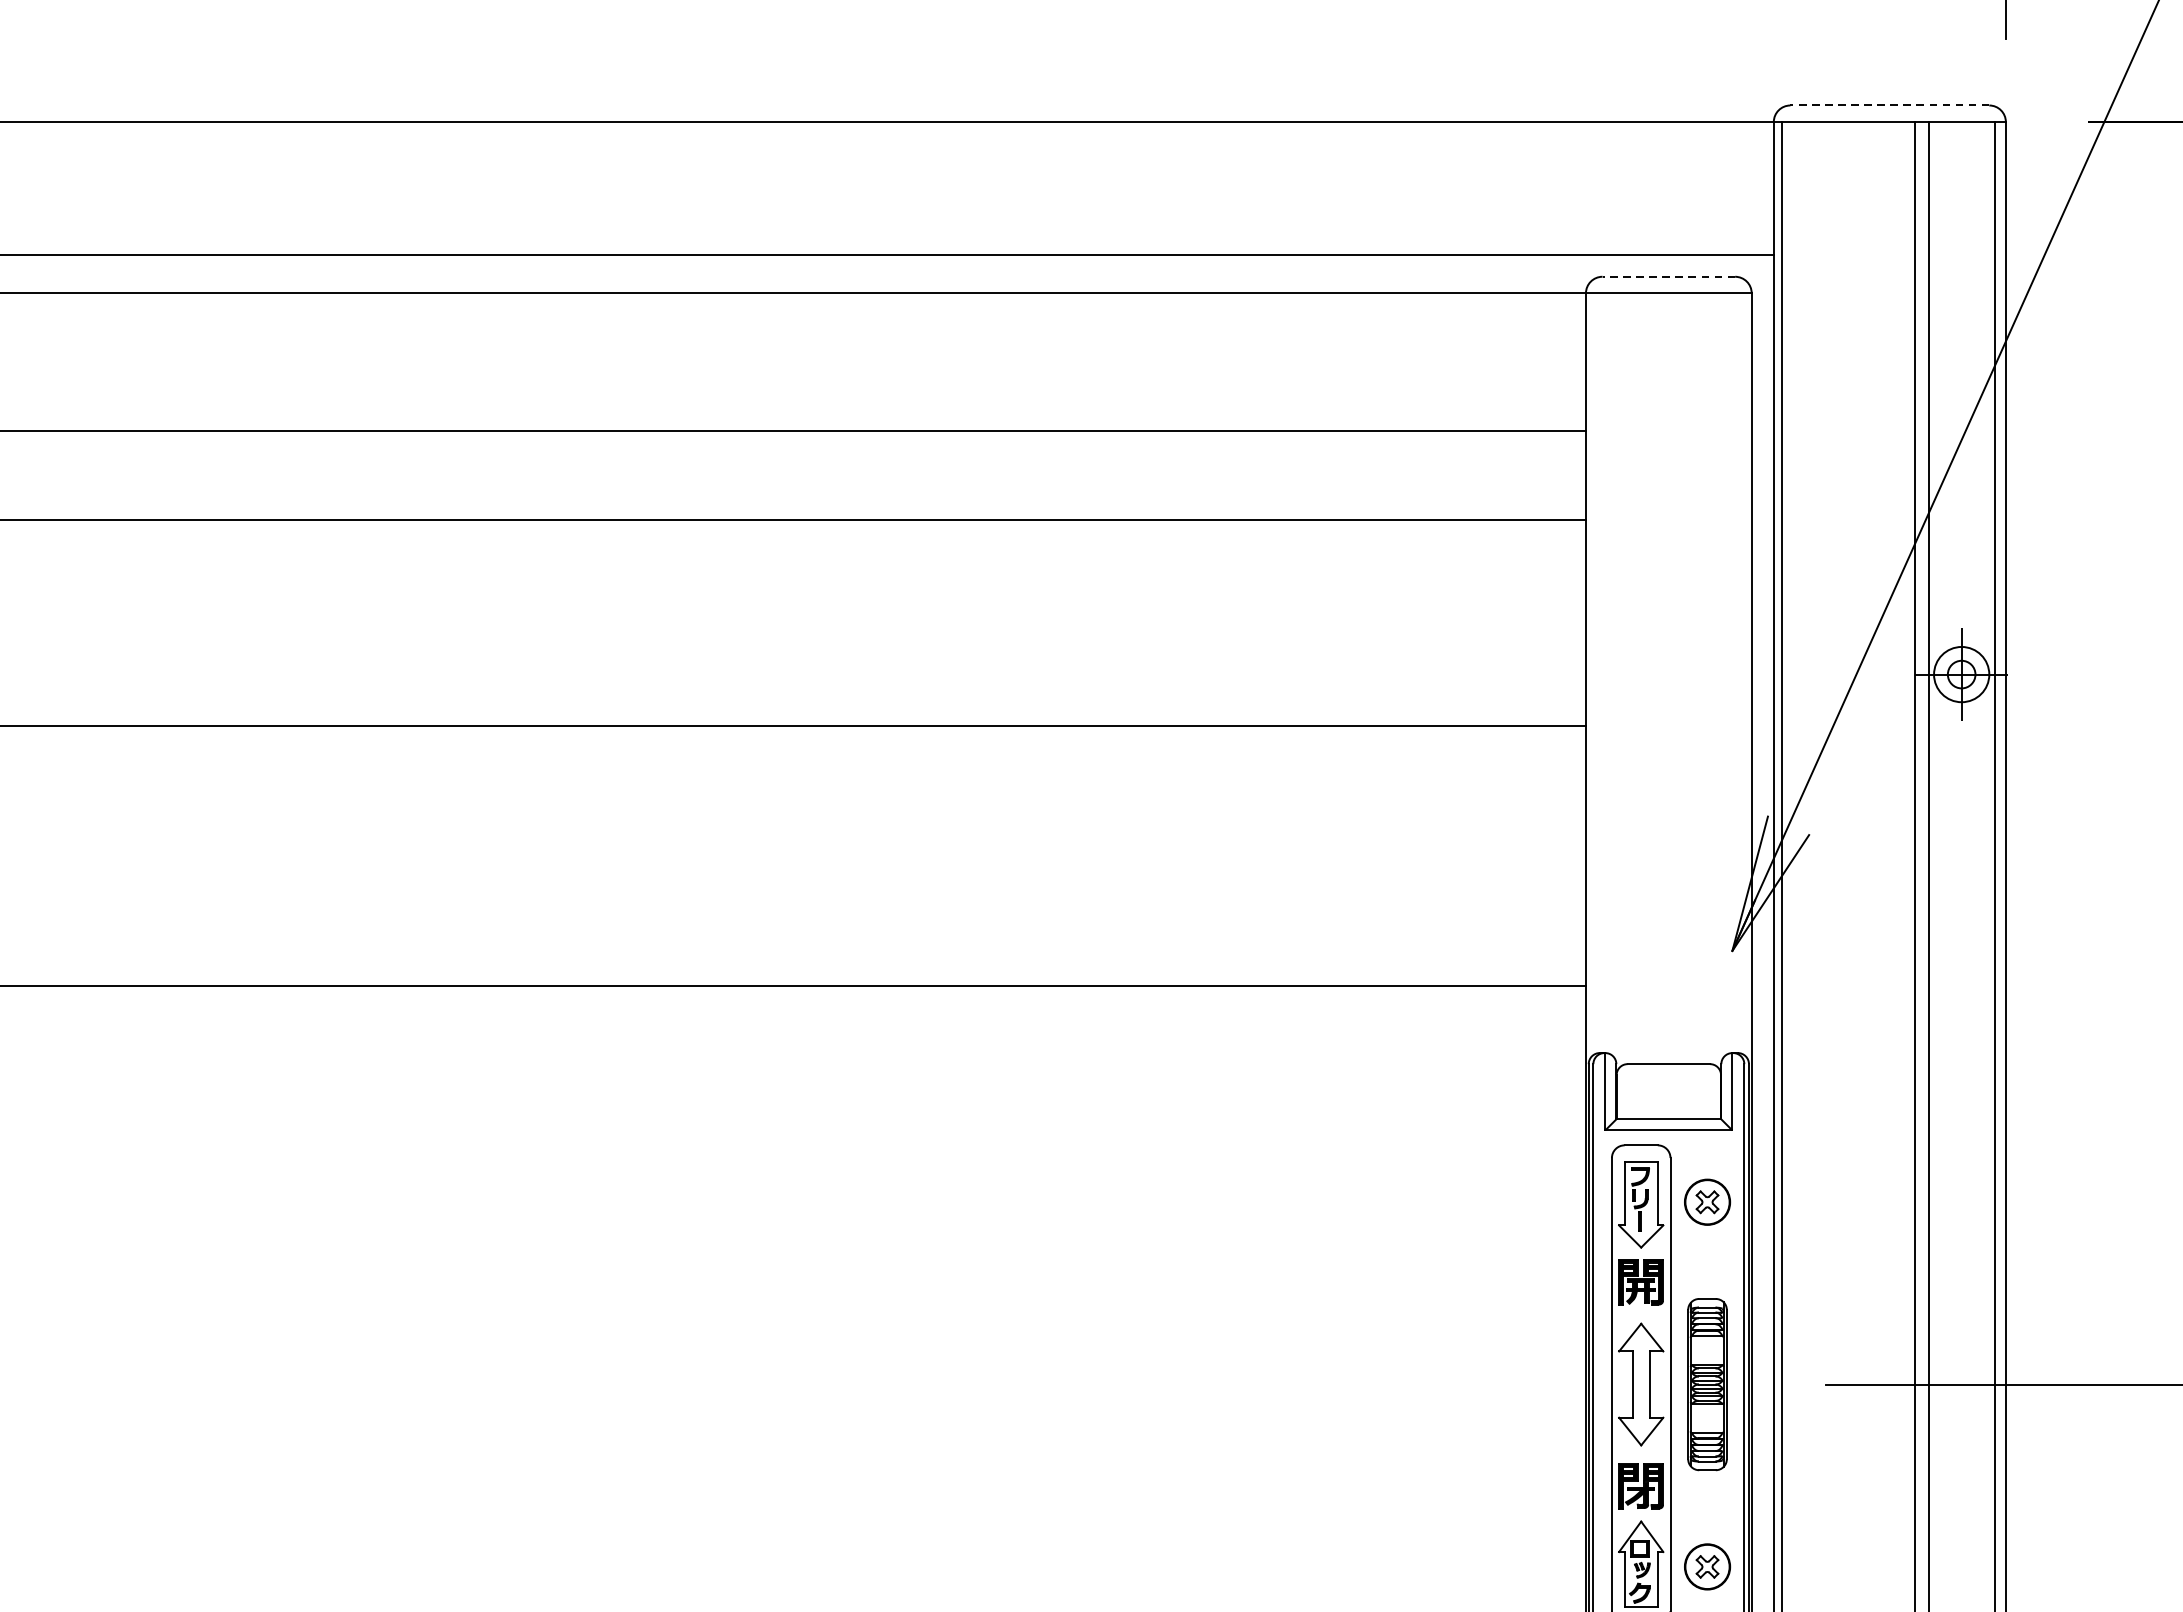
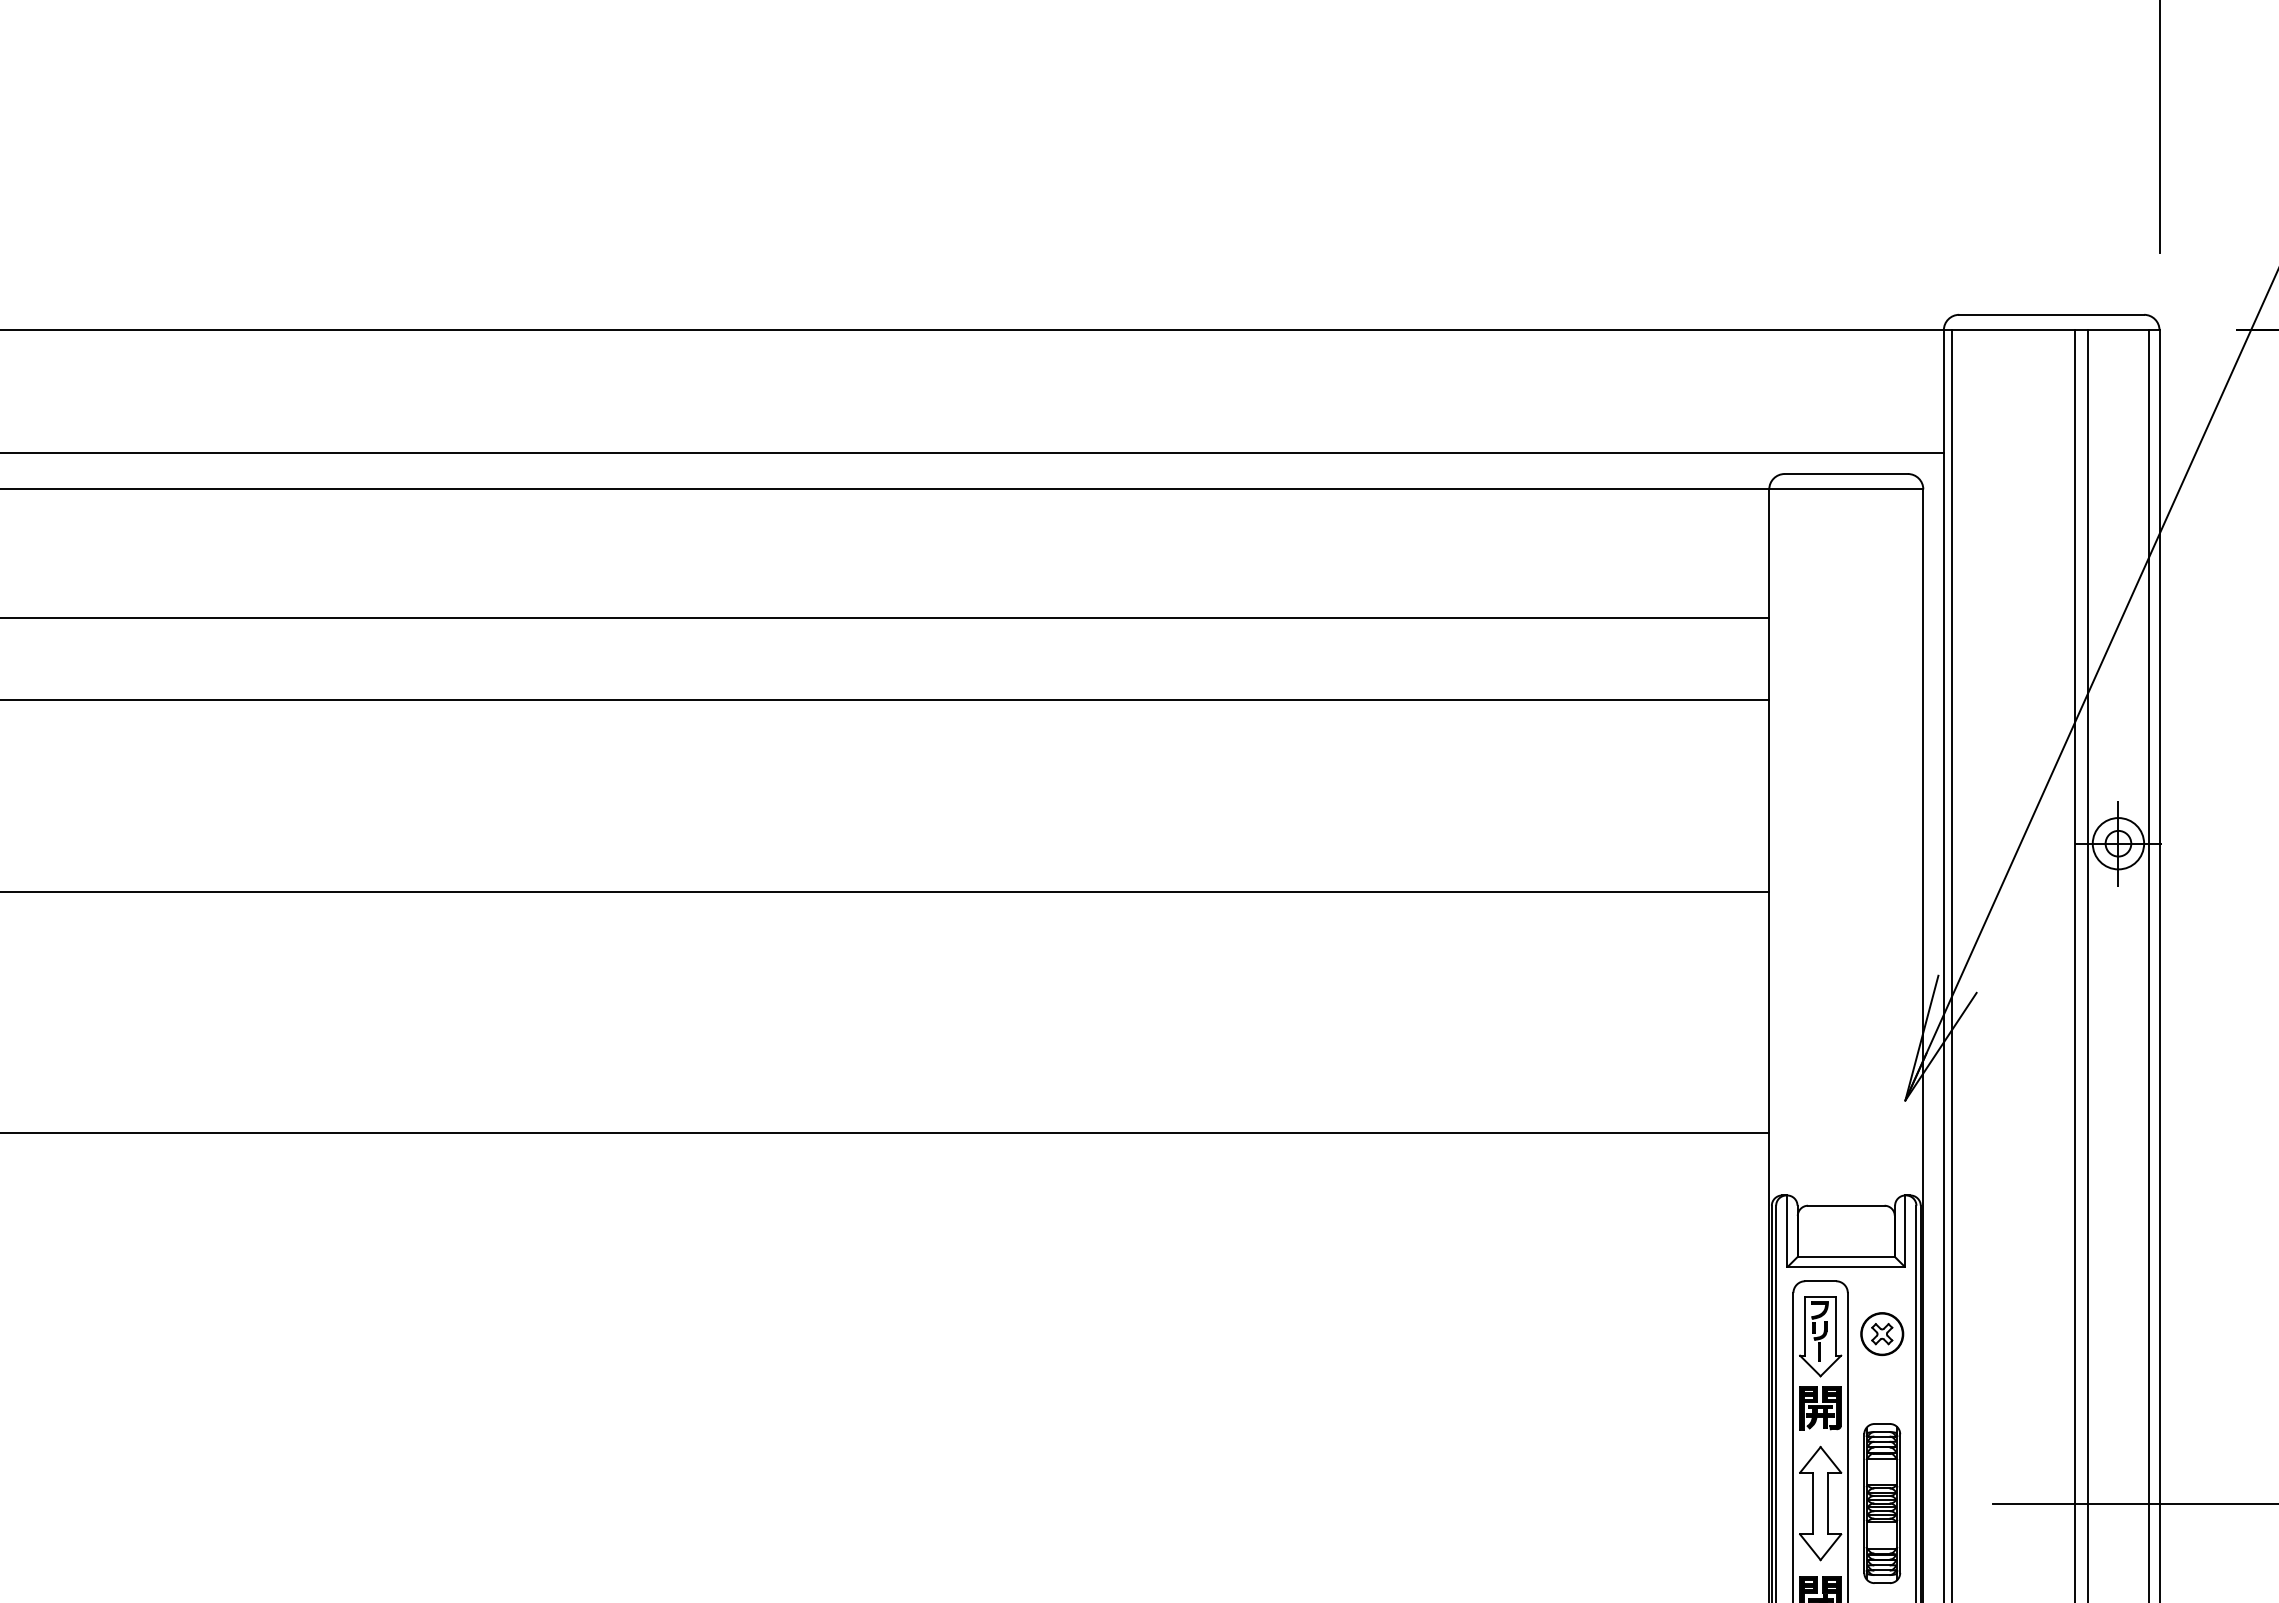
line: (1889, 105) -> (2051, 314), dashed -> solid
line: (1669, 277) -> (1846, 474), dashed -> solid

